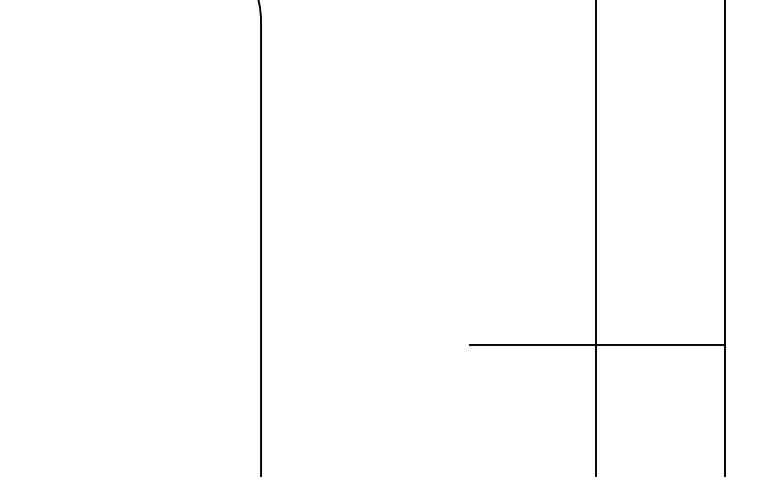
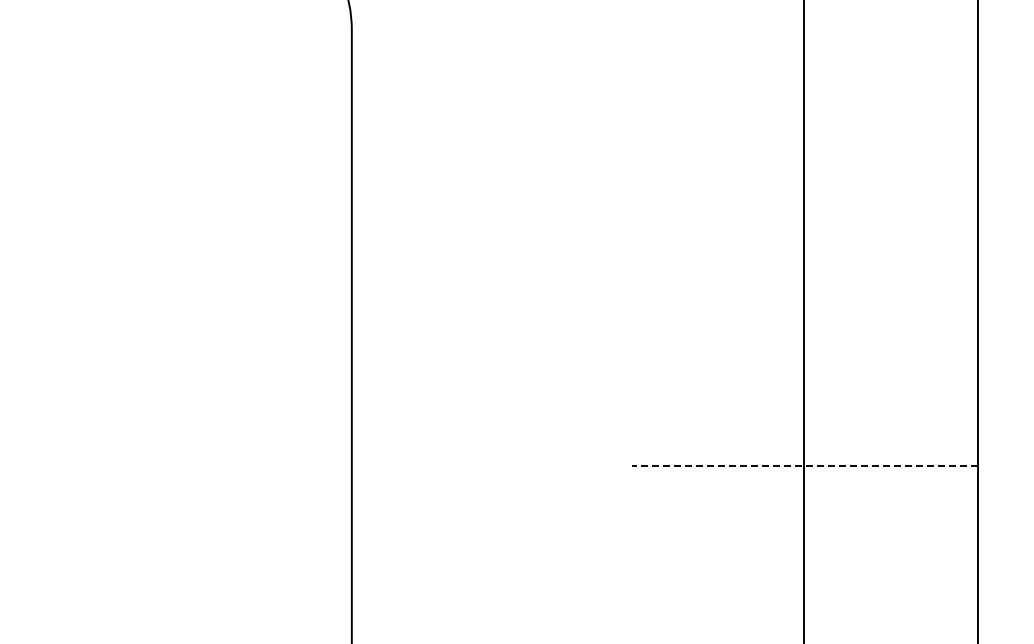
line: (596, 344) -> (804, 465), solid -> dashed

